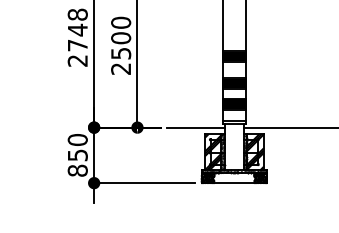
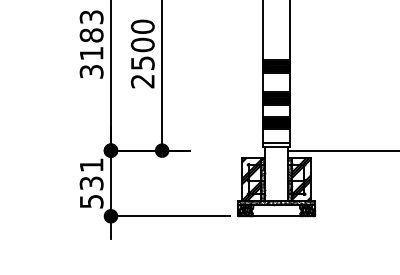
text: (77, 37) -> (91, 44), 2748 -> 3183
line: (196, 127) -> (231, 150), removed
text: (77, 155) -> (91, 183), 850 -> 531

